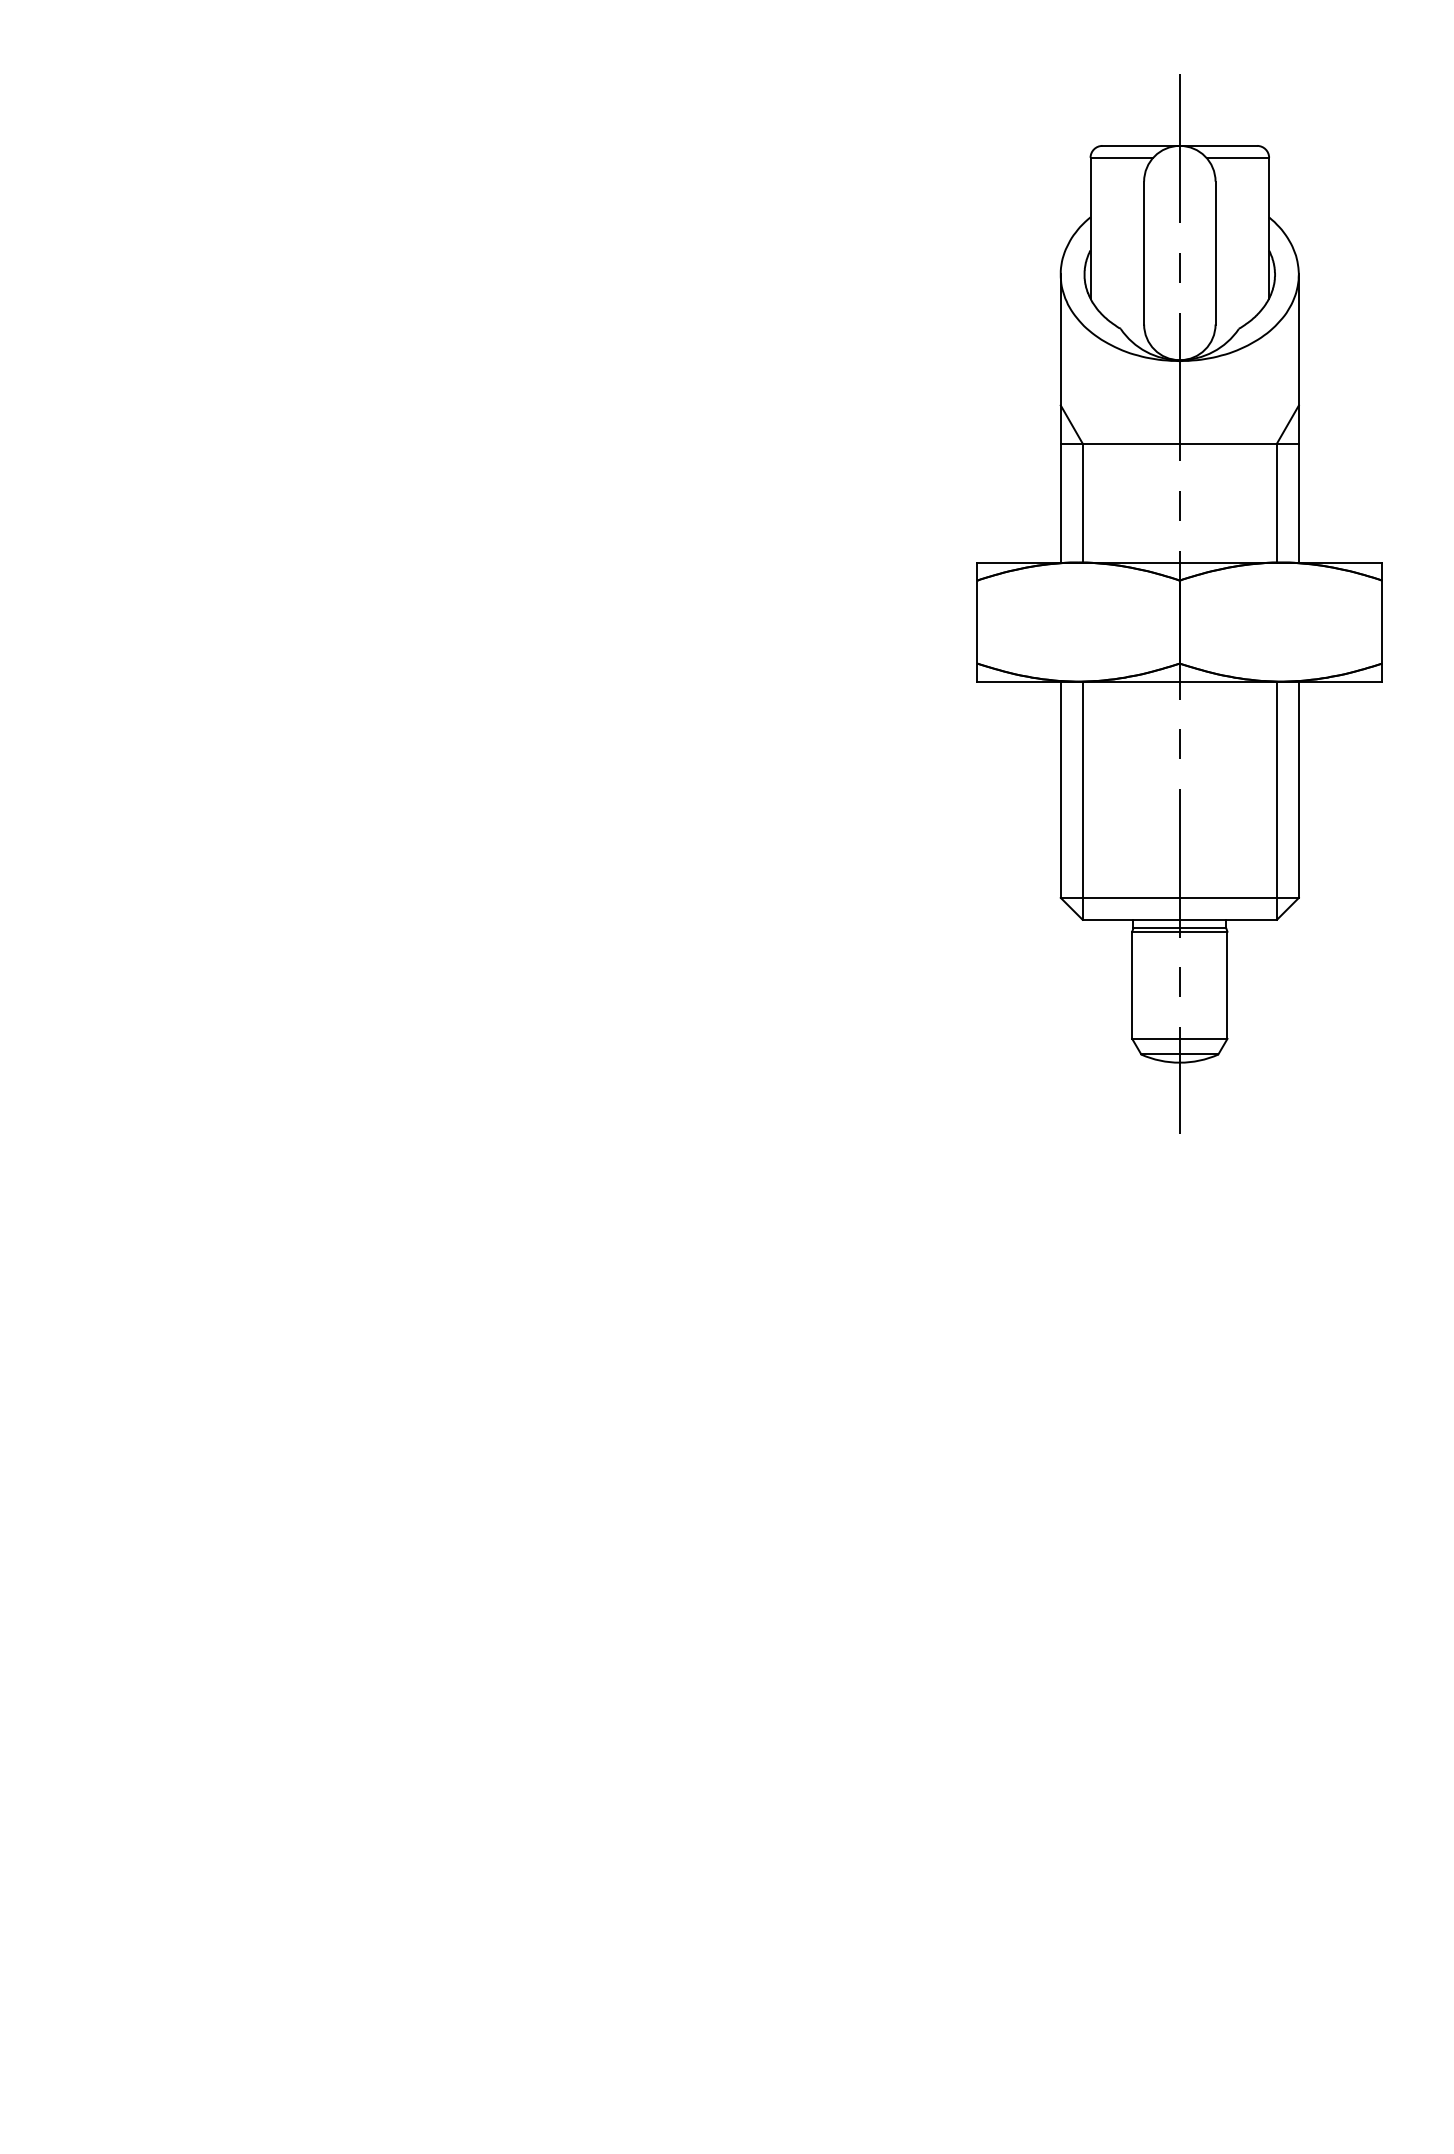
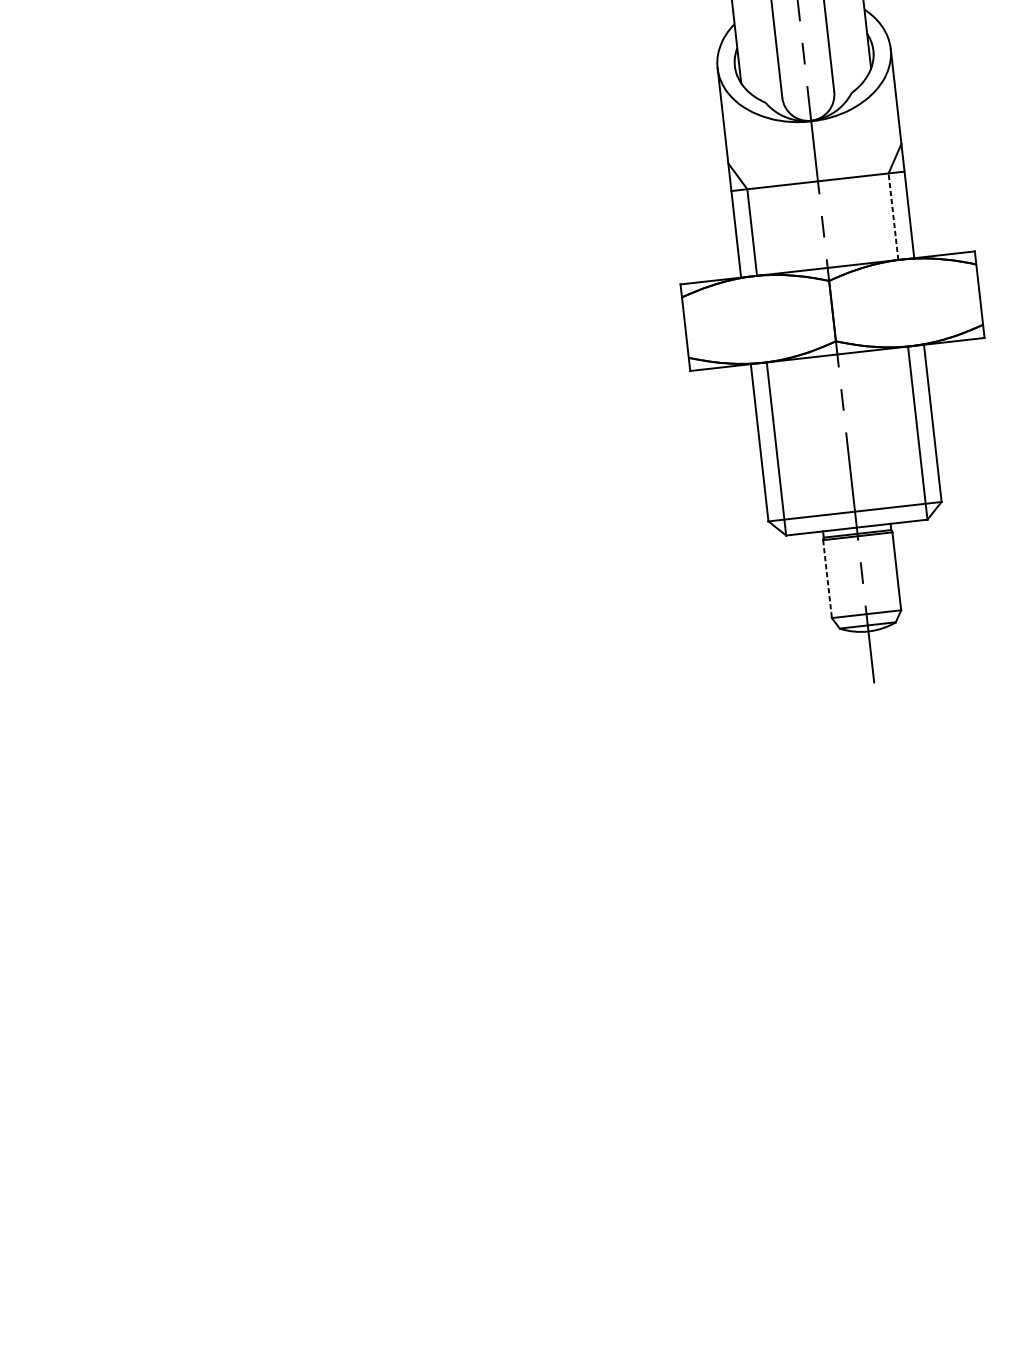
line: (1277, 503) -> (893, 216), solid -> dashed
line: (1132, 985) -> (827, 579), solid -> dashed

